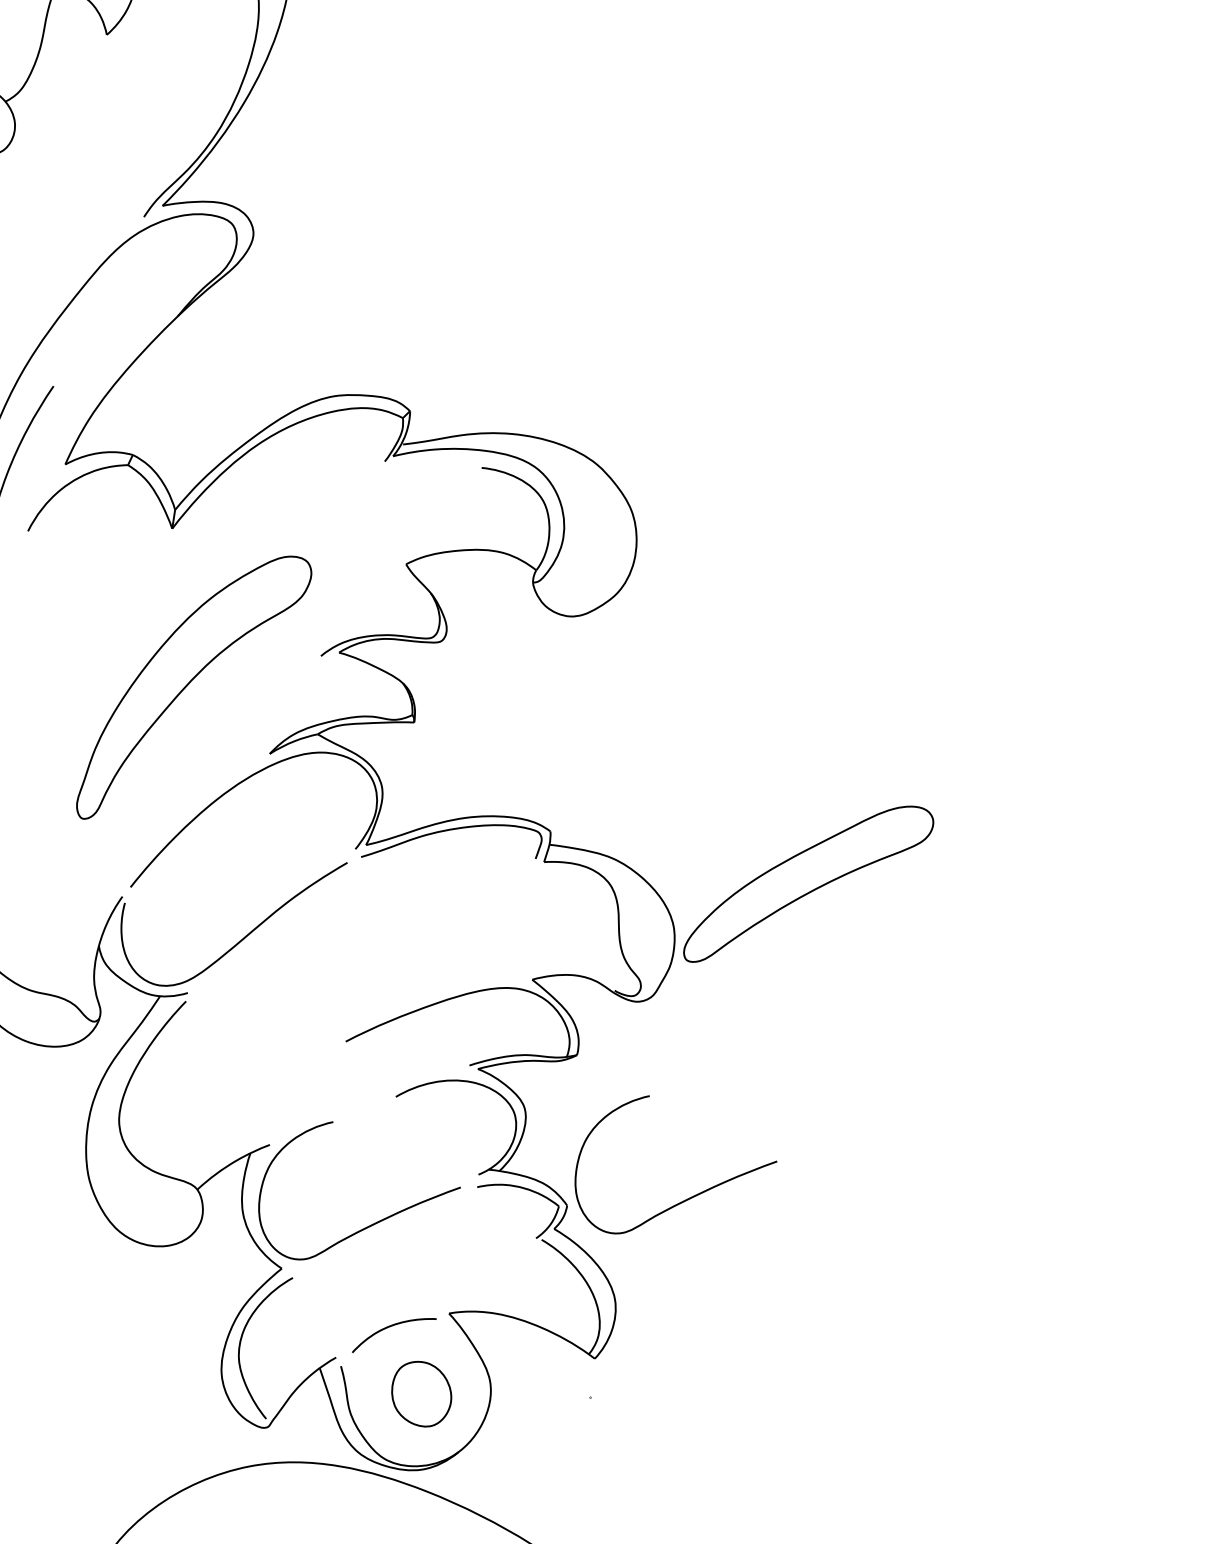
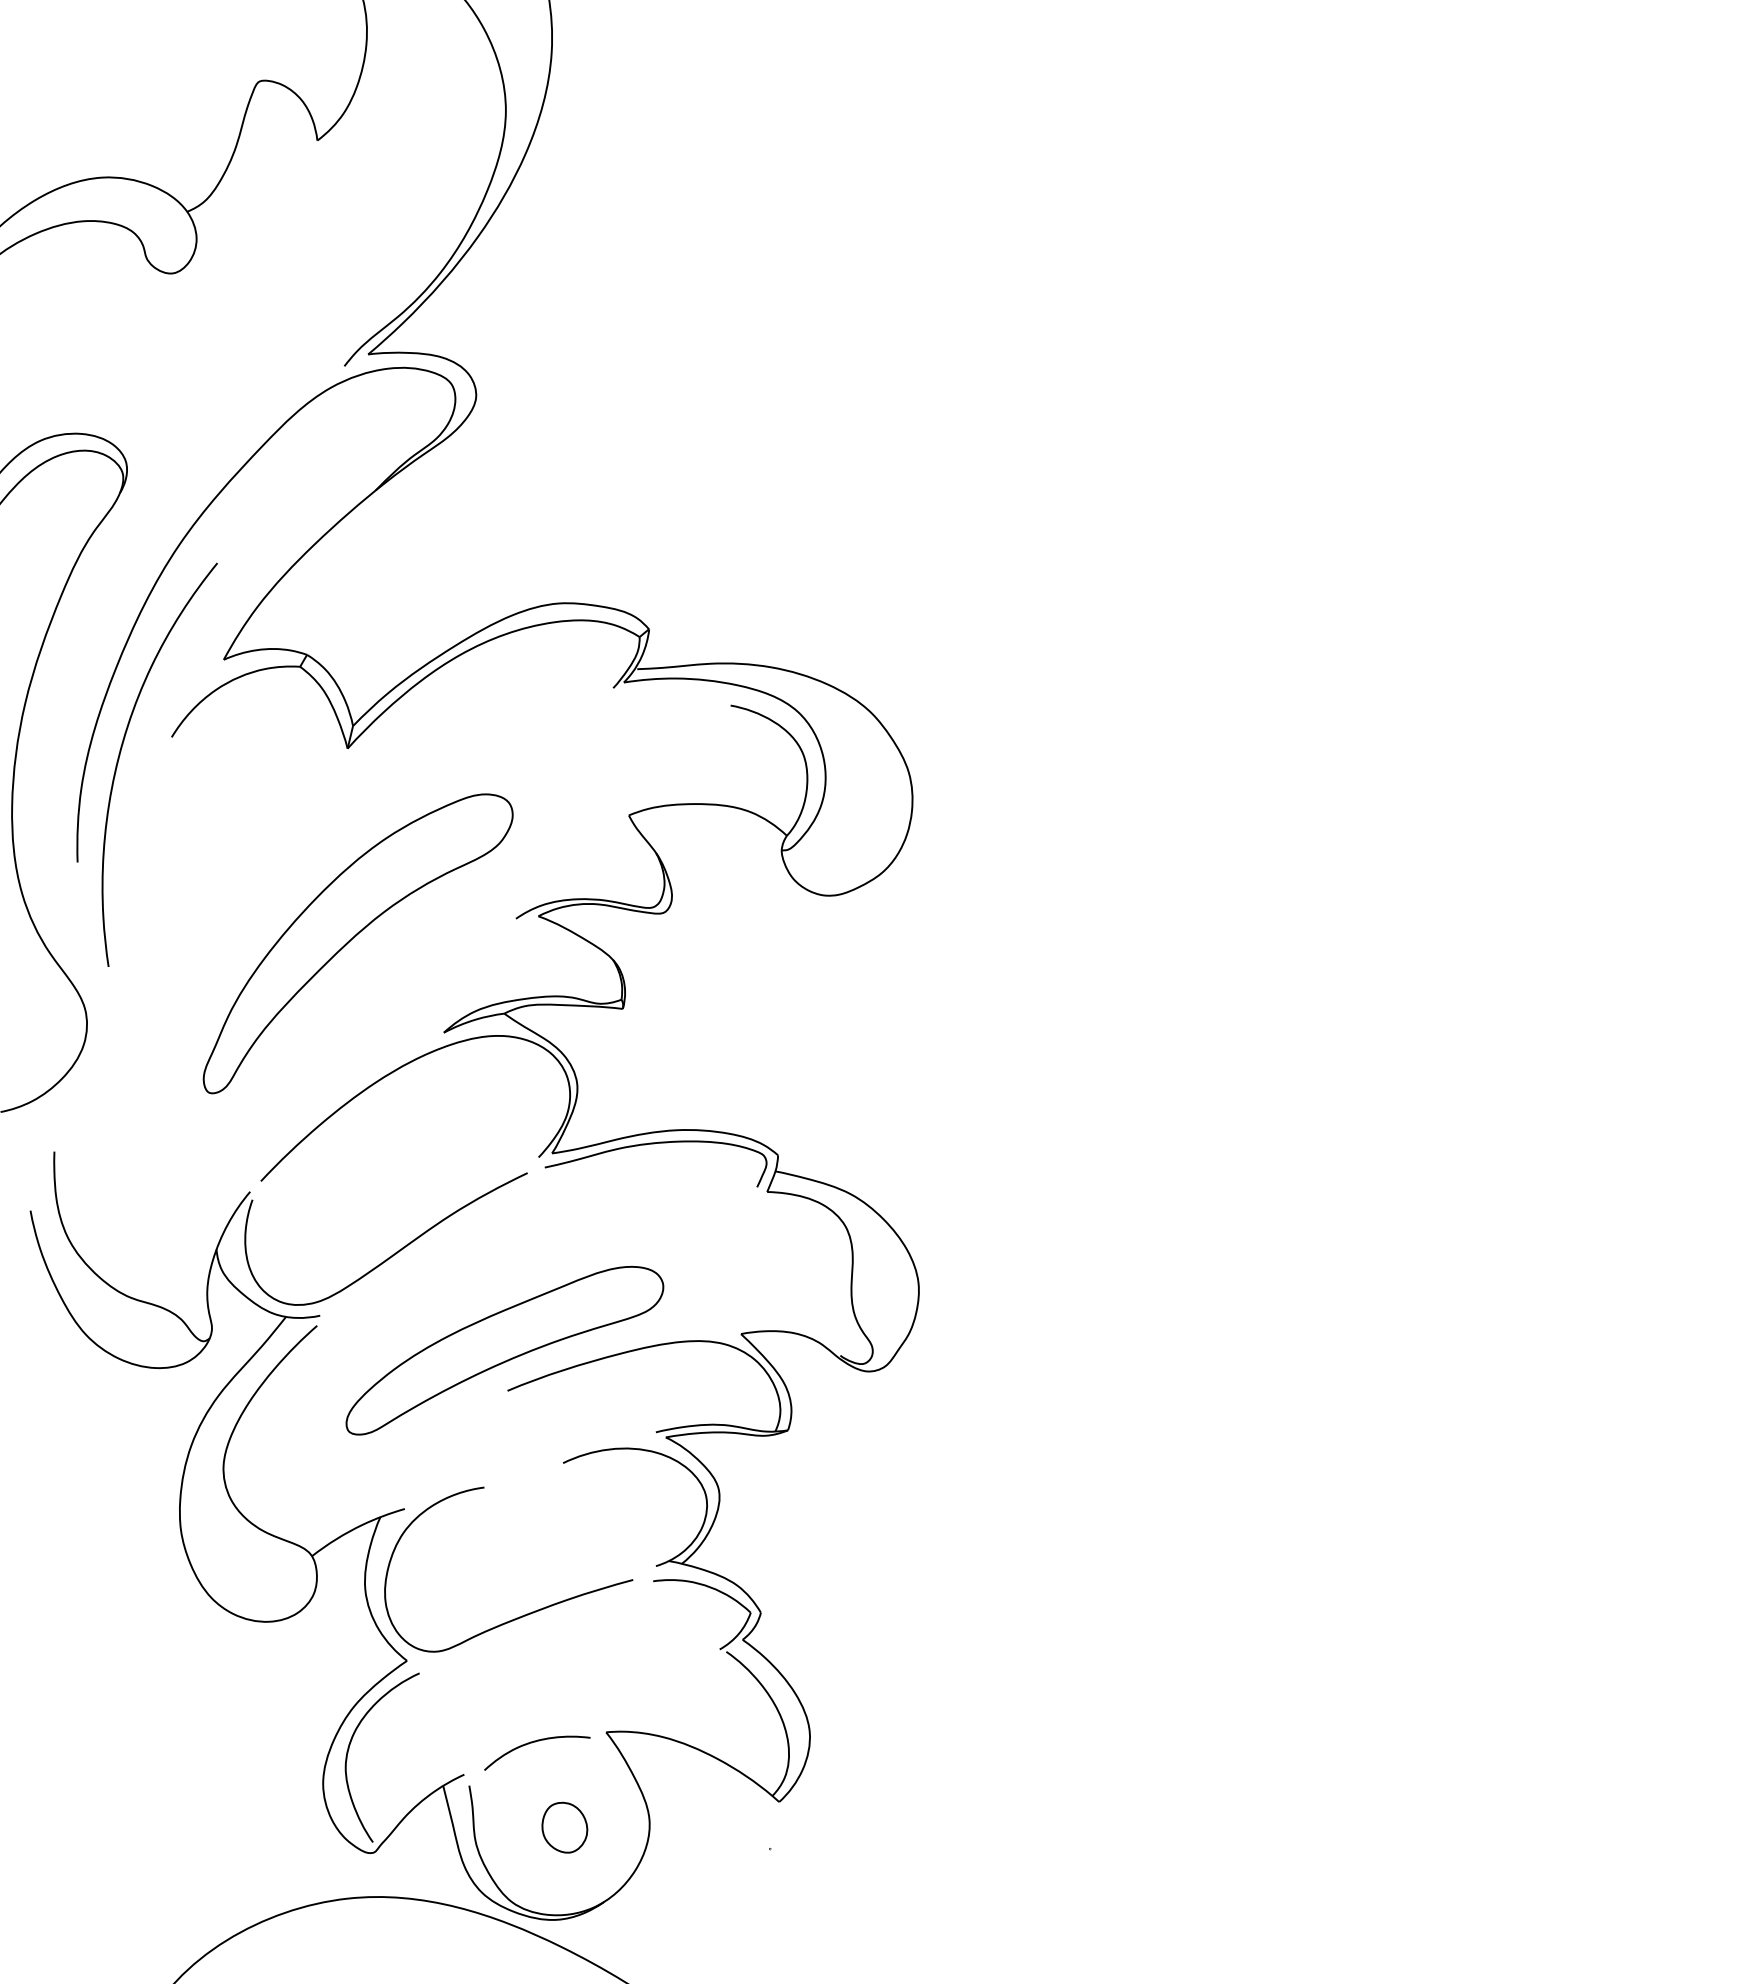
part: (808, 883) -> (504, 1350), moved
curve: (690, 1196) -> (912, 1614), removed
part: (421, 1393) -> (564, 1827), size x0.62

